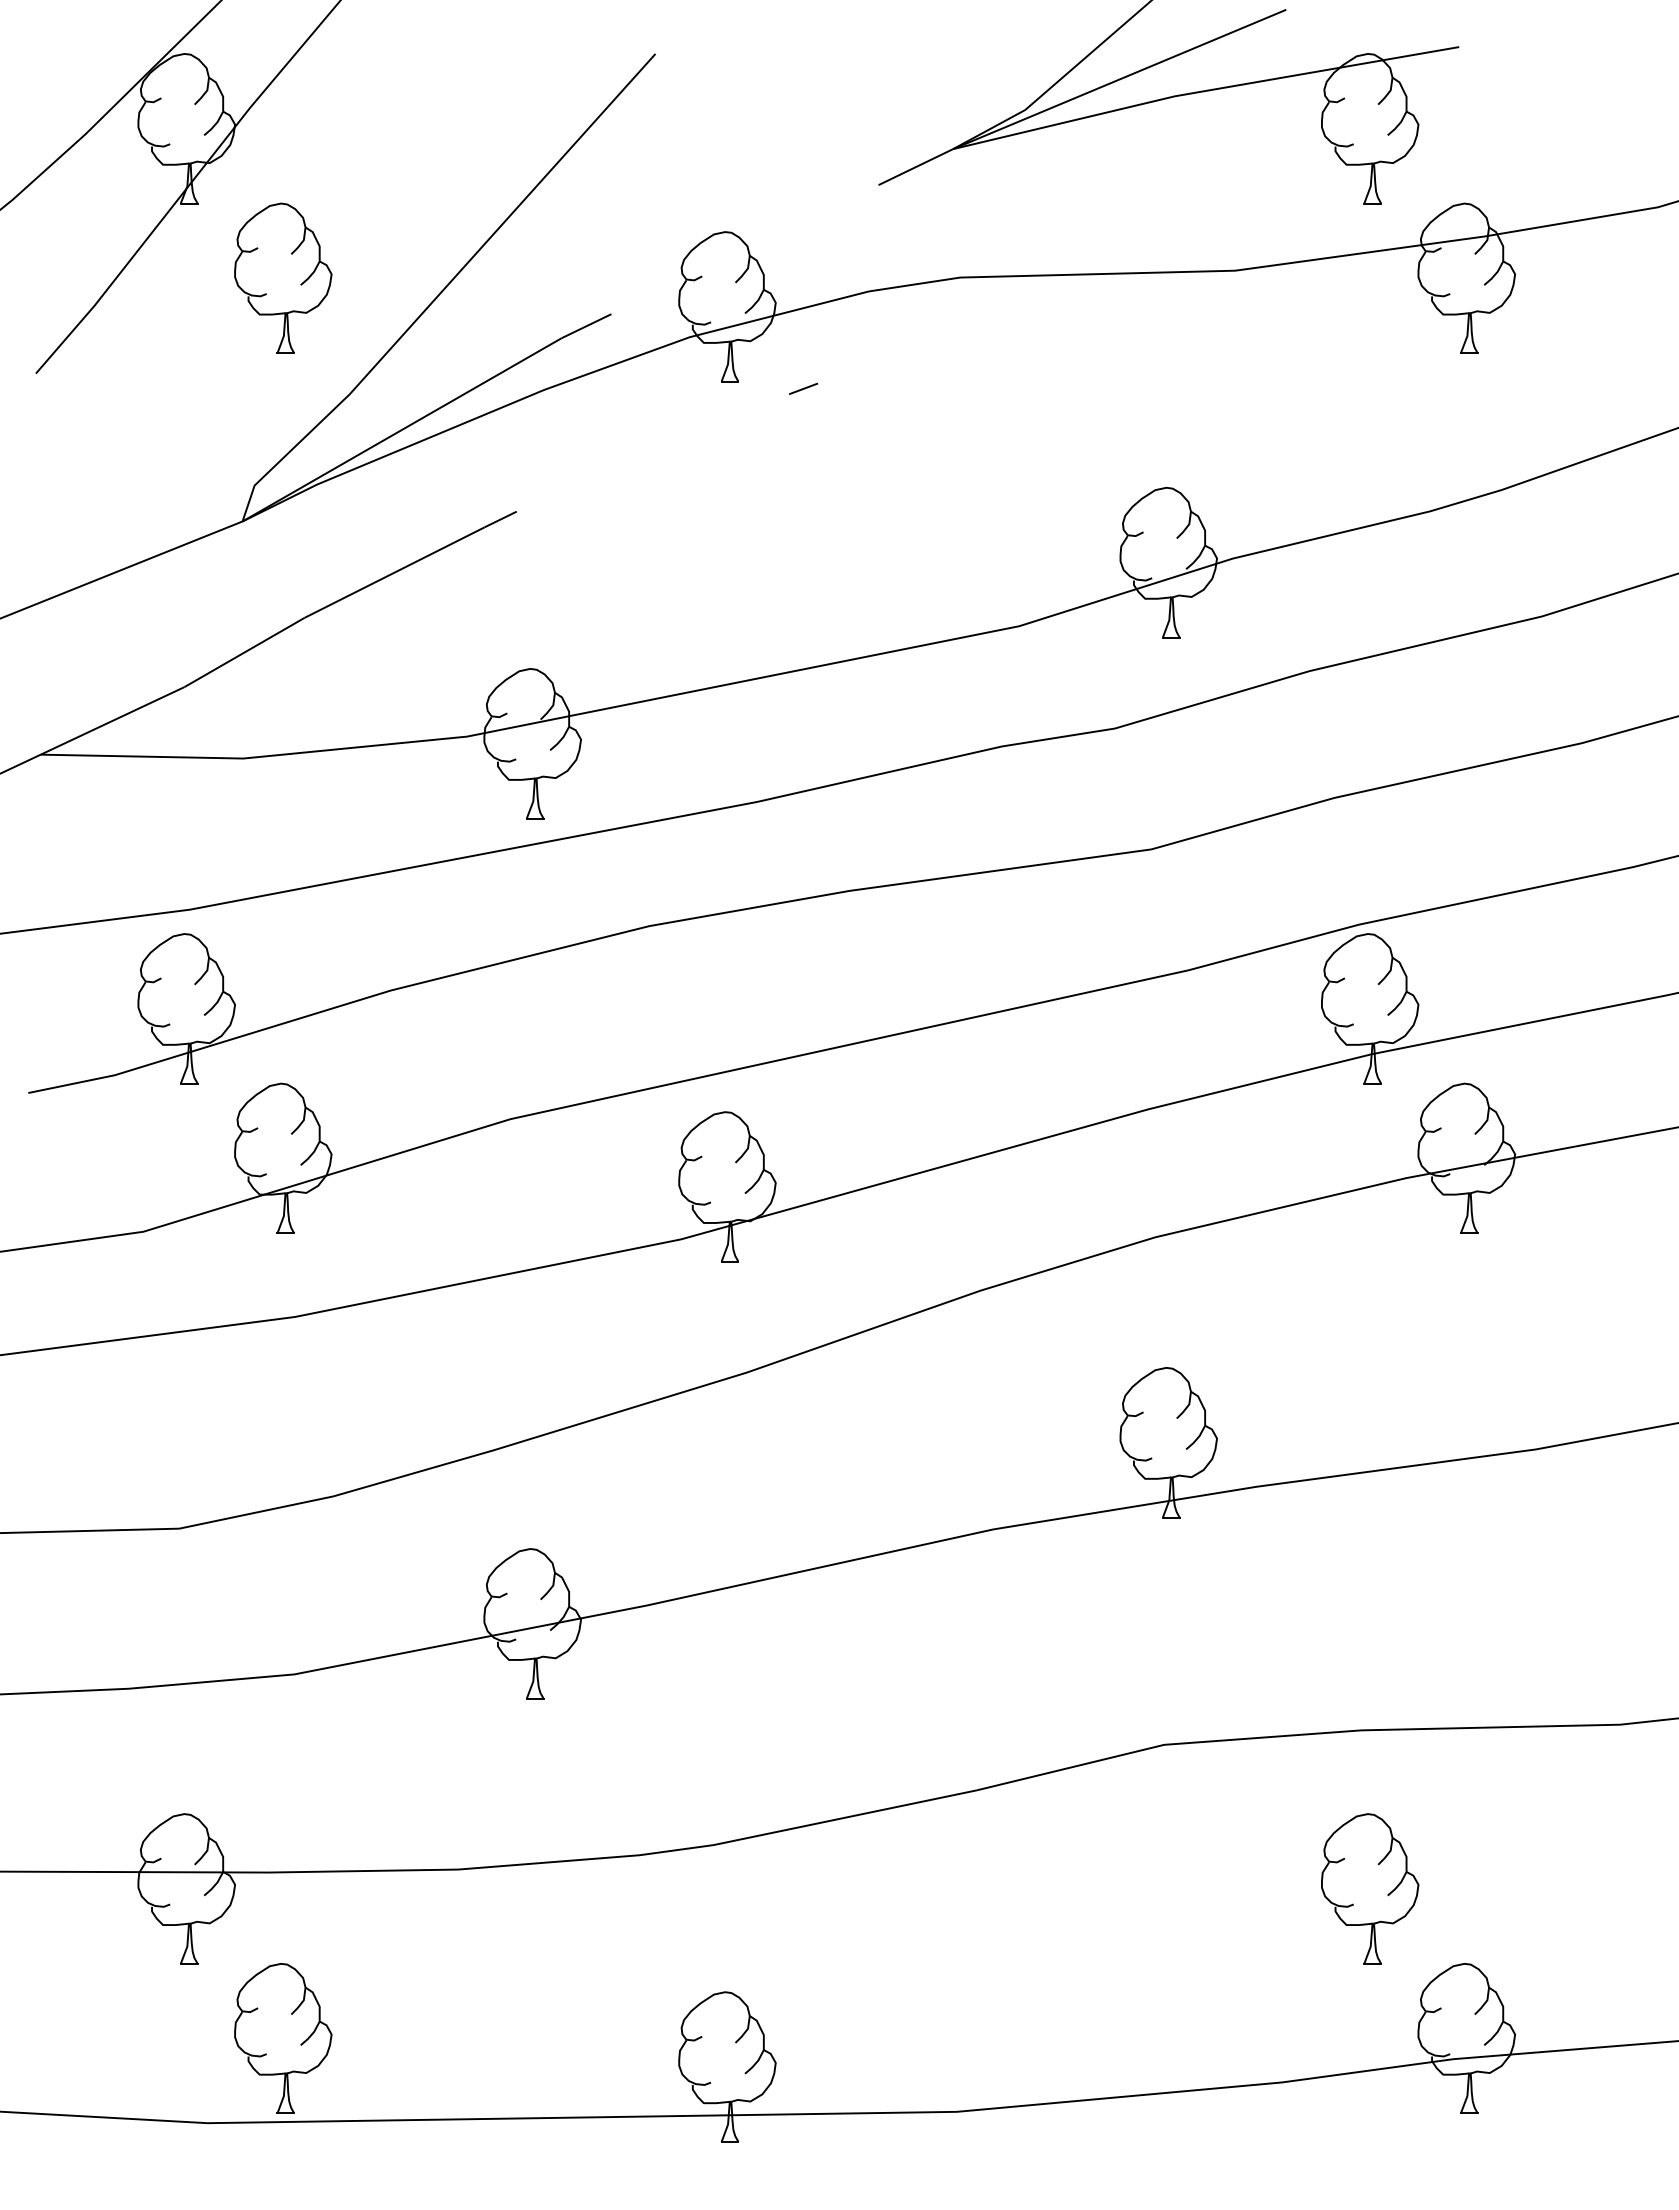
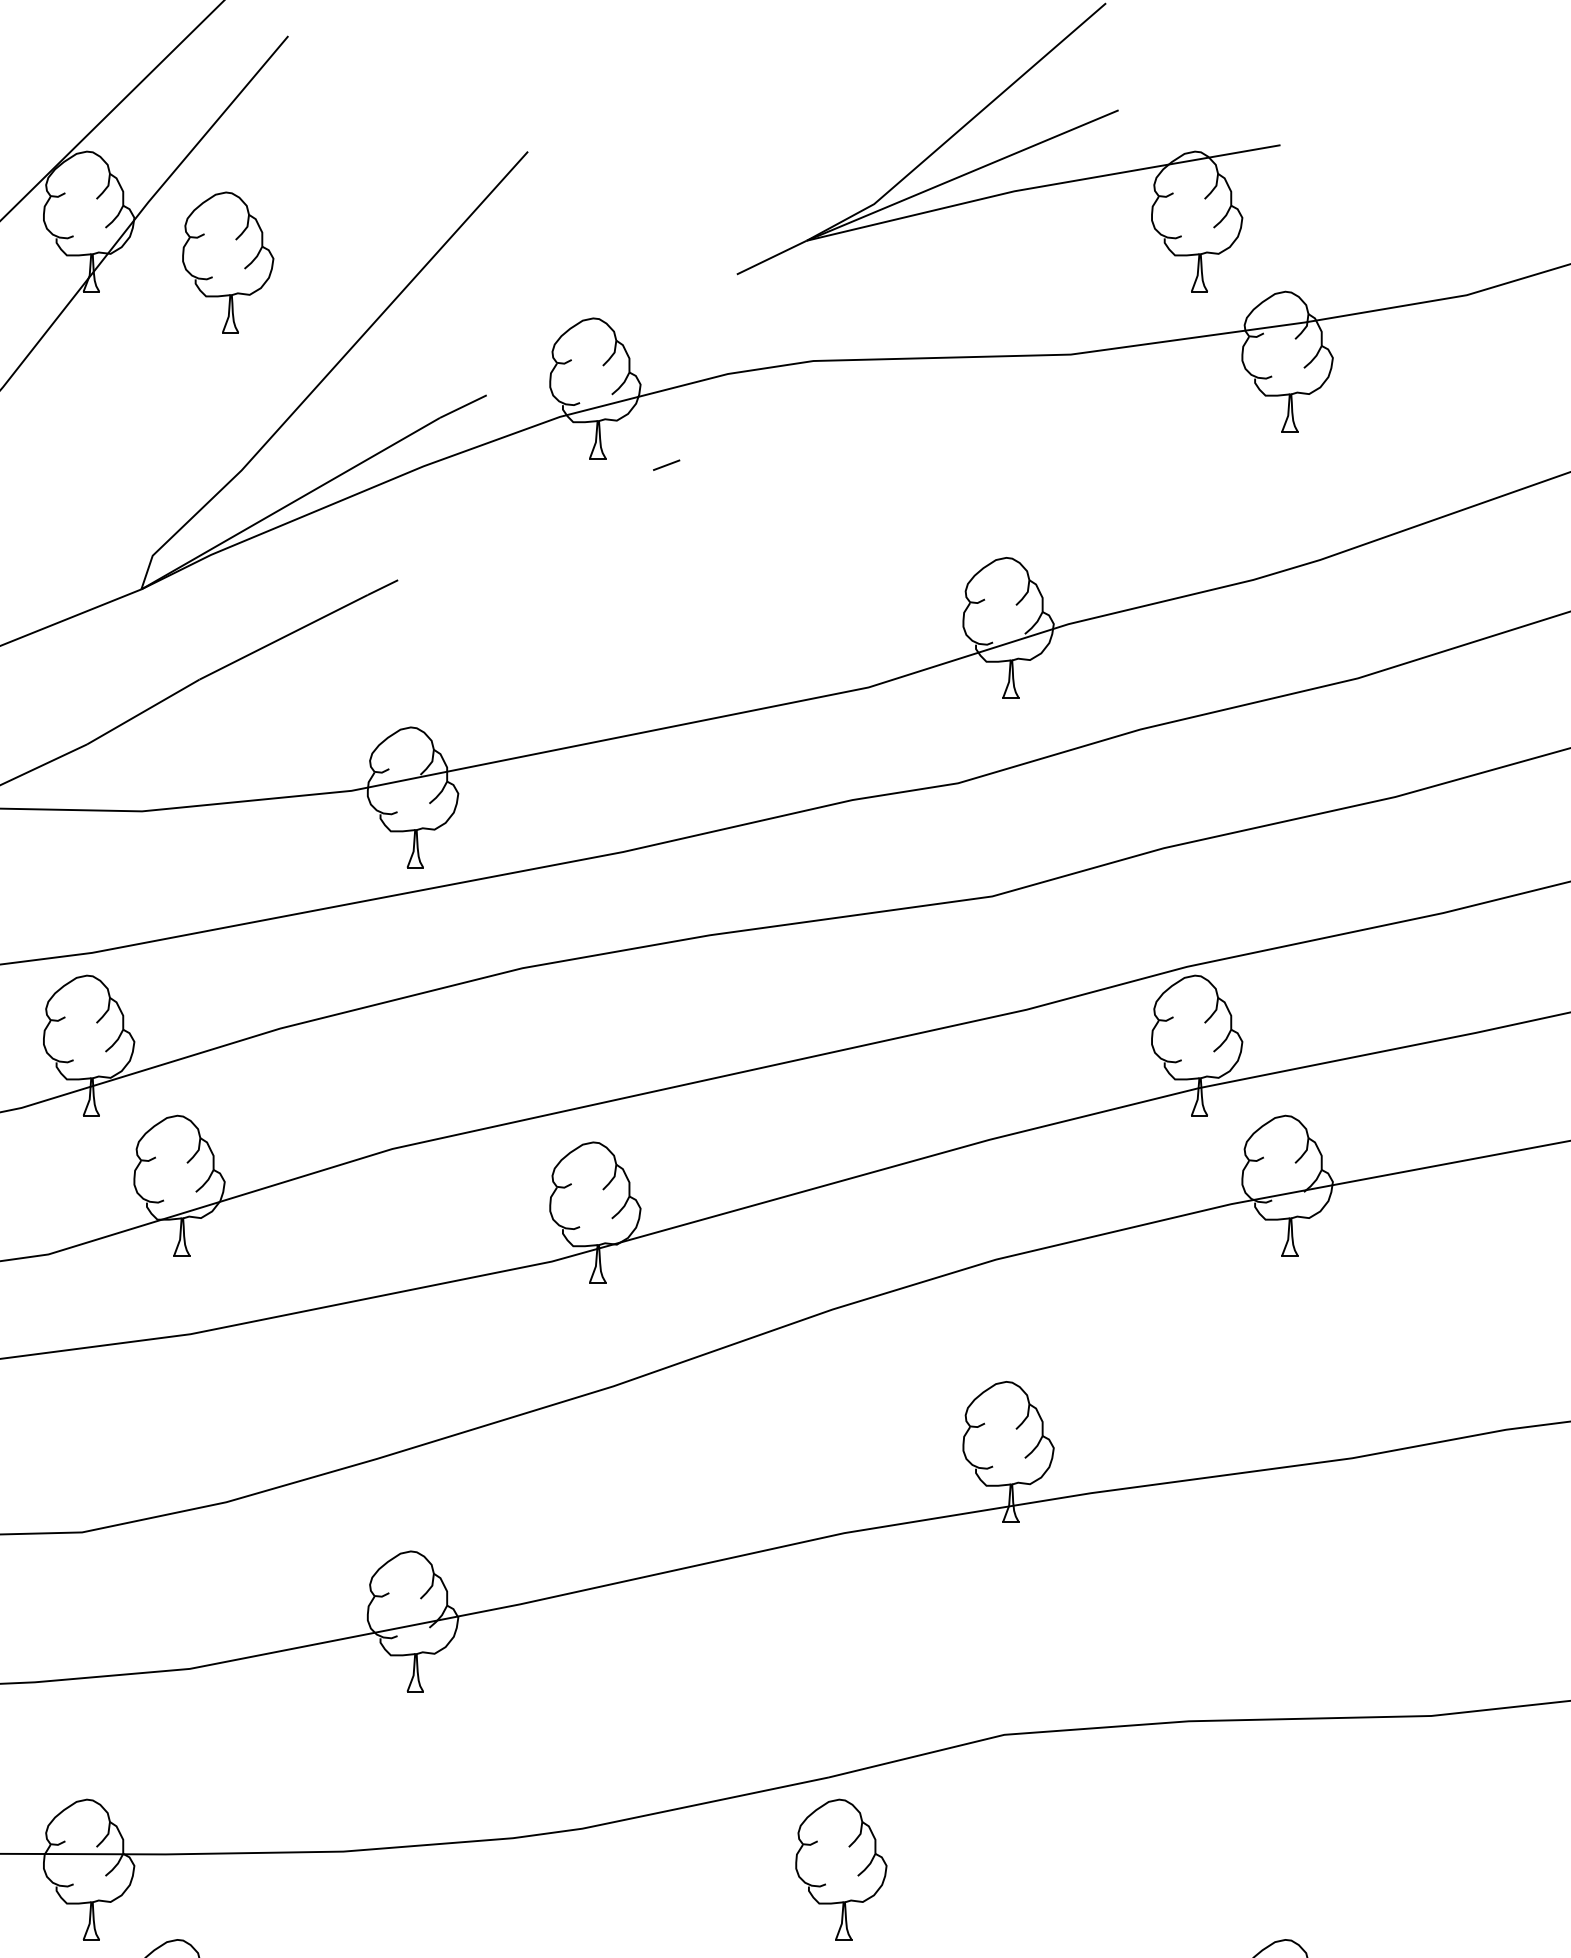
part: (283, 277) -> (228, 261), moved
part: (1370, 1888) -> (841, 1869), moved

